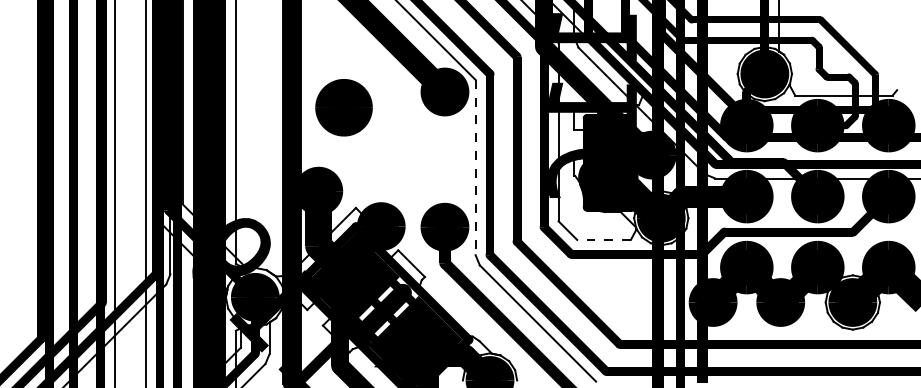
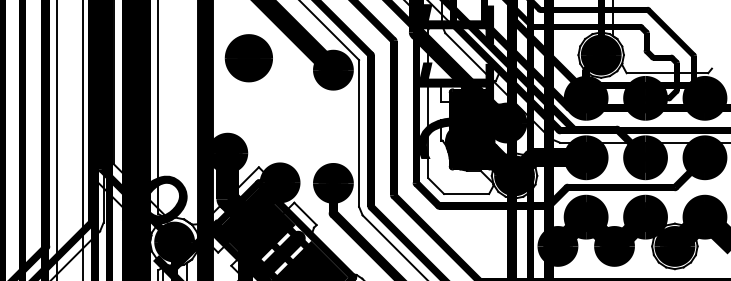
part: (343, 107) -> (248, 58), moved
line: (475, 167) -> (358, 133), dashed -> solid
line: (604, 239) -> (466, 193), dashed -> solid

